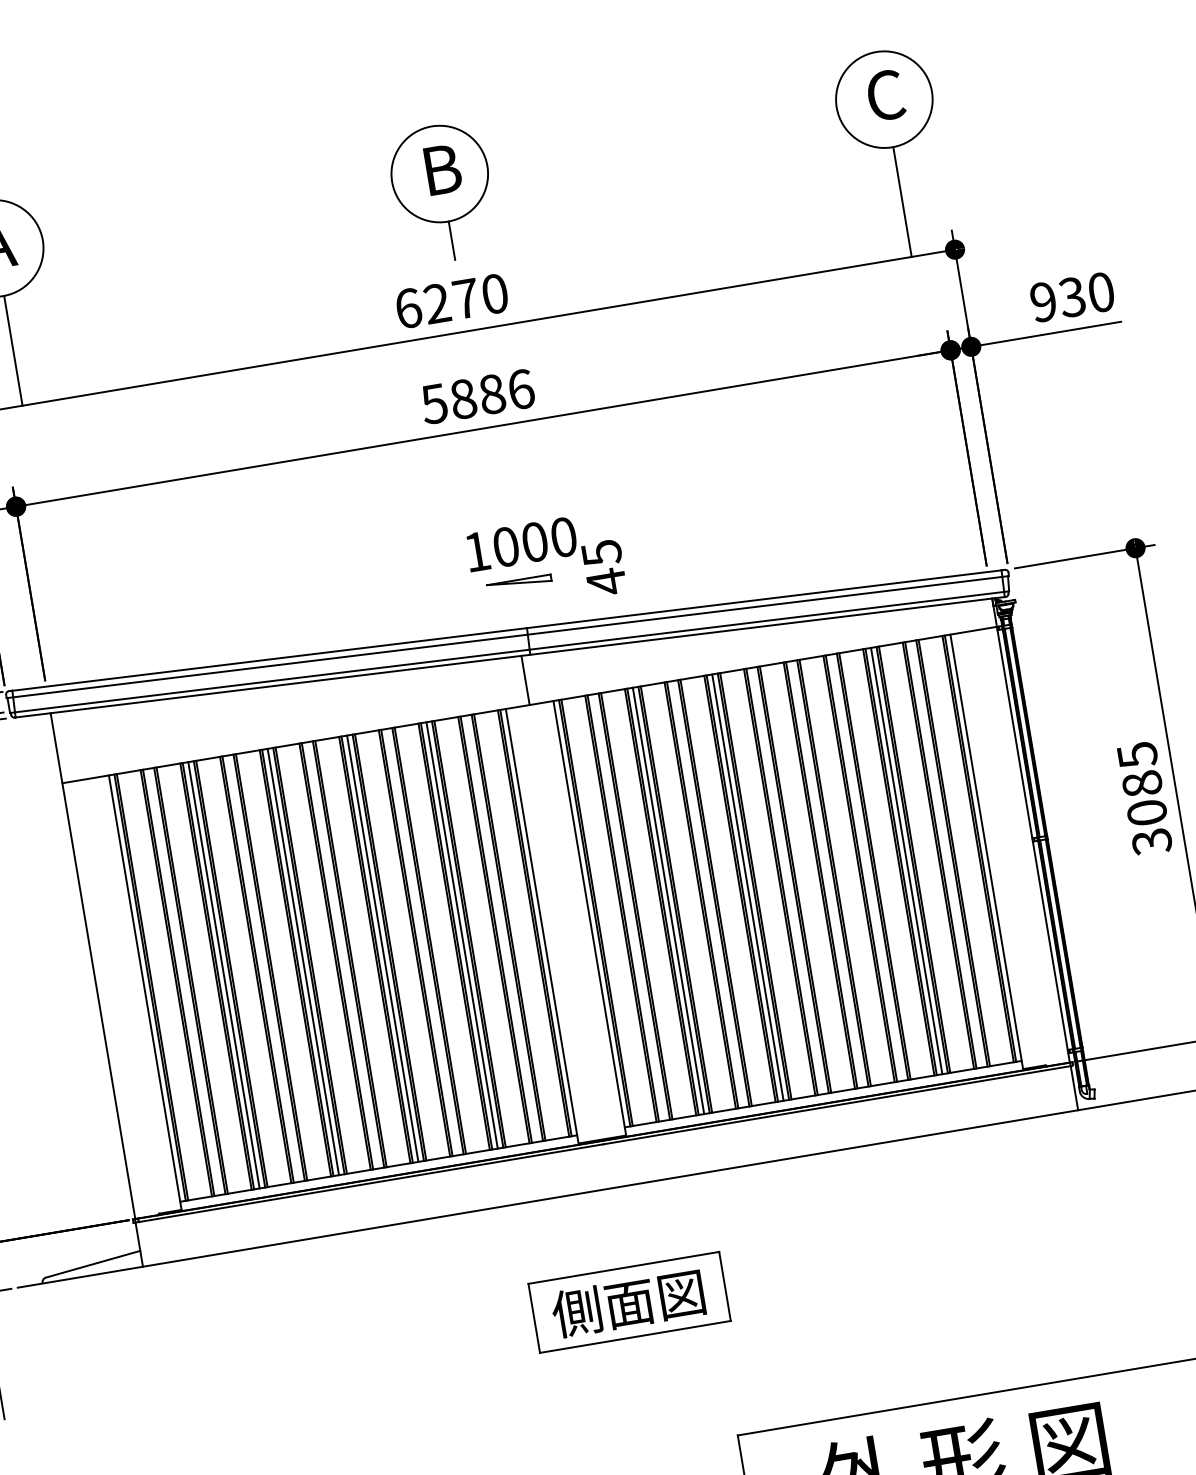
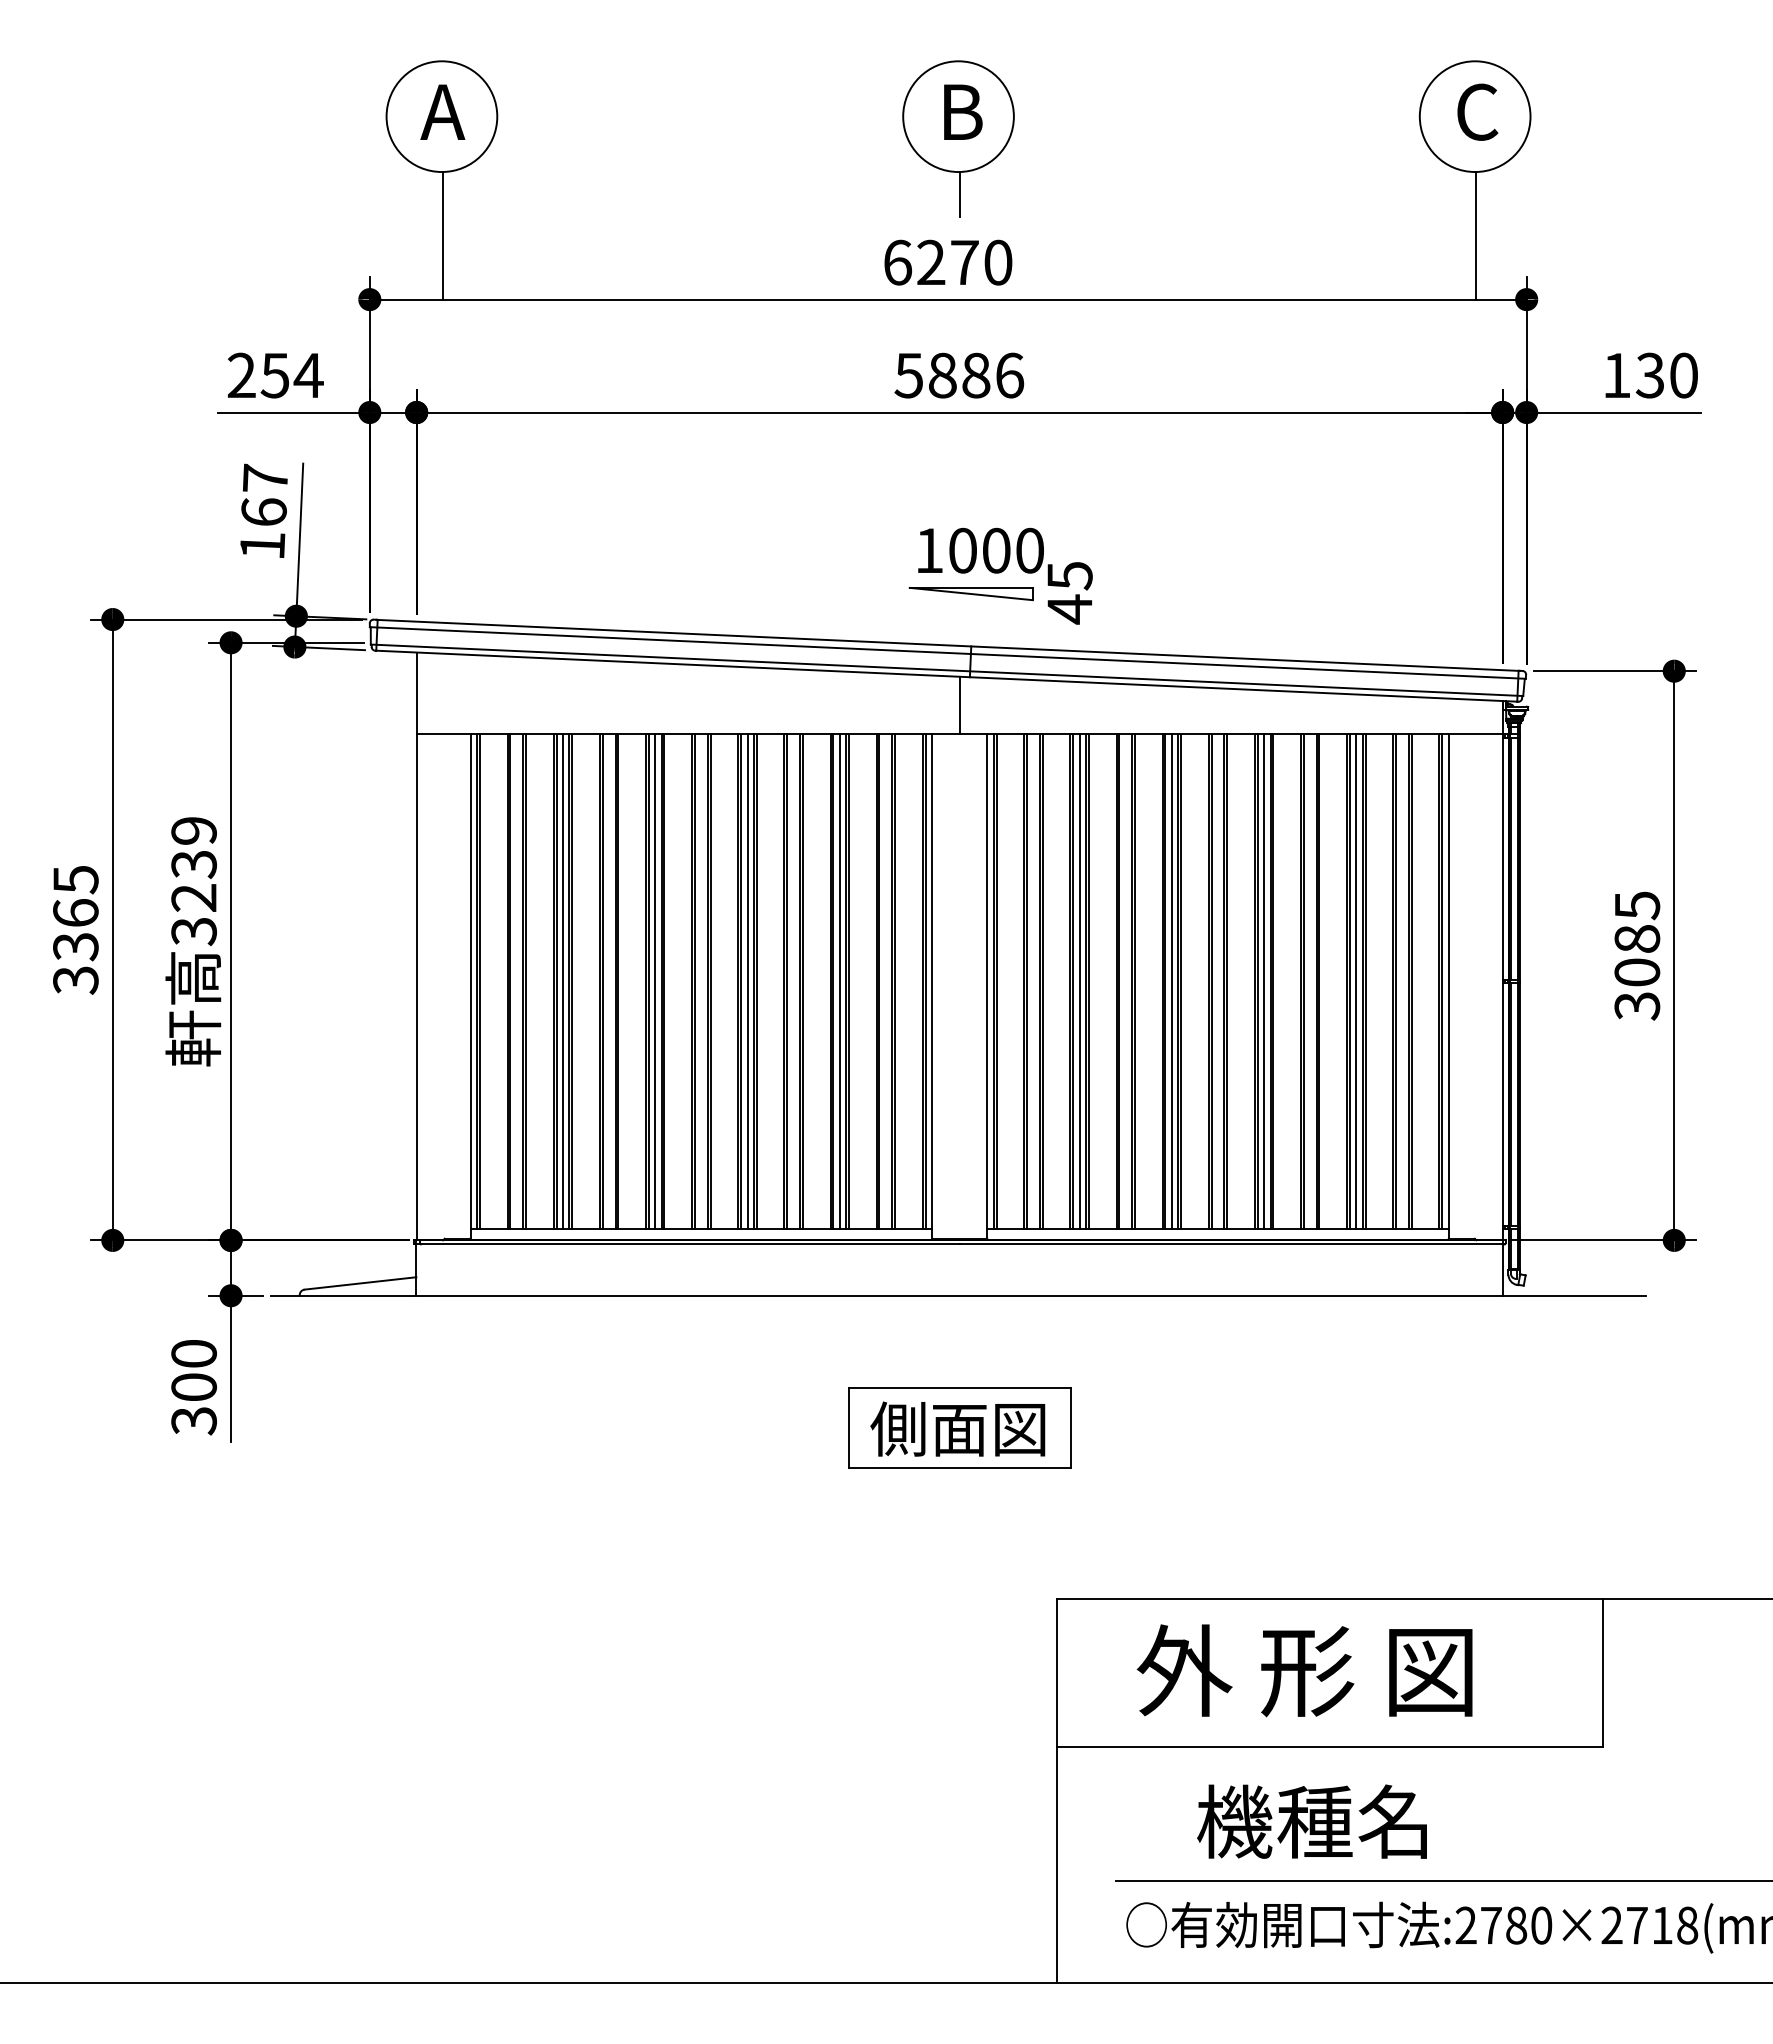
text: (1043, 302) -> (1616, 375), 930 -> 130
part: (518, 582) -> (970, 593), size x1.67
line: (827, 874) -> (1264, 981), added

